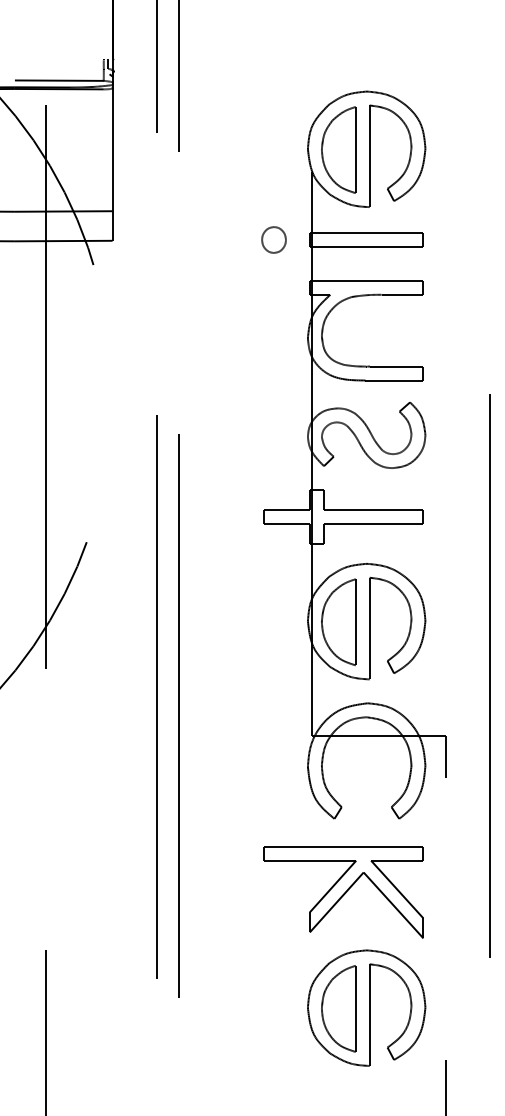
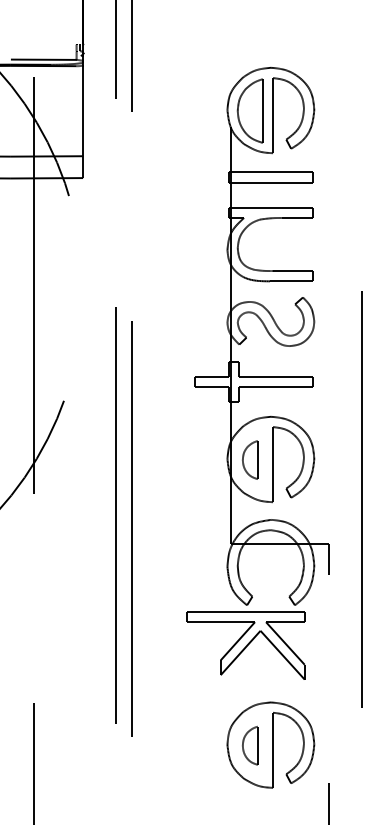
part: (273, 239) -> (202, 177), removed
part: (338, 622) -> (250, 460), size x0.6
part: (343, 892) -> (245, 645), moved
part: (338, 1008) -> (250, 745), size x0.6

